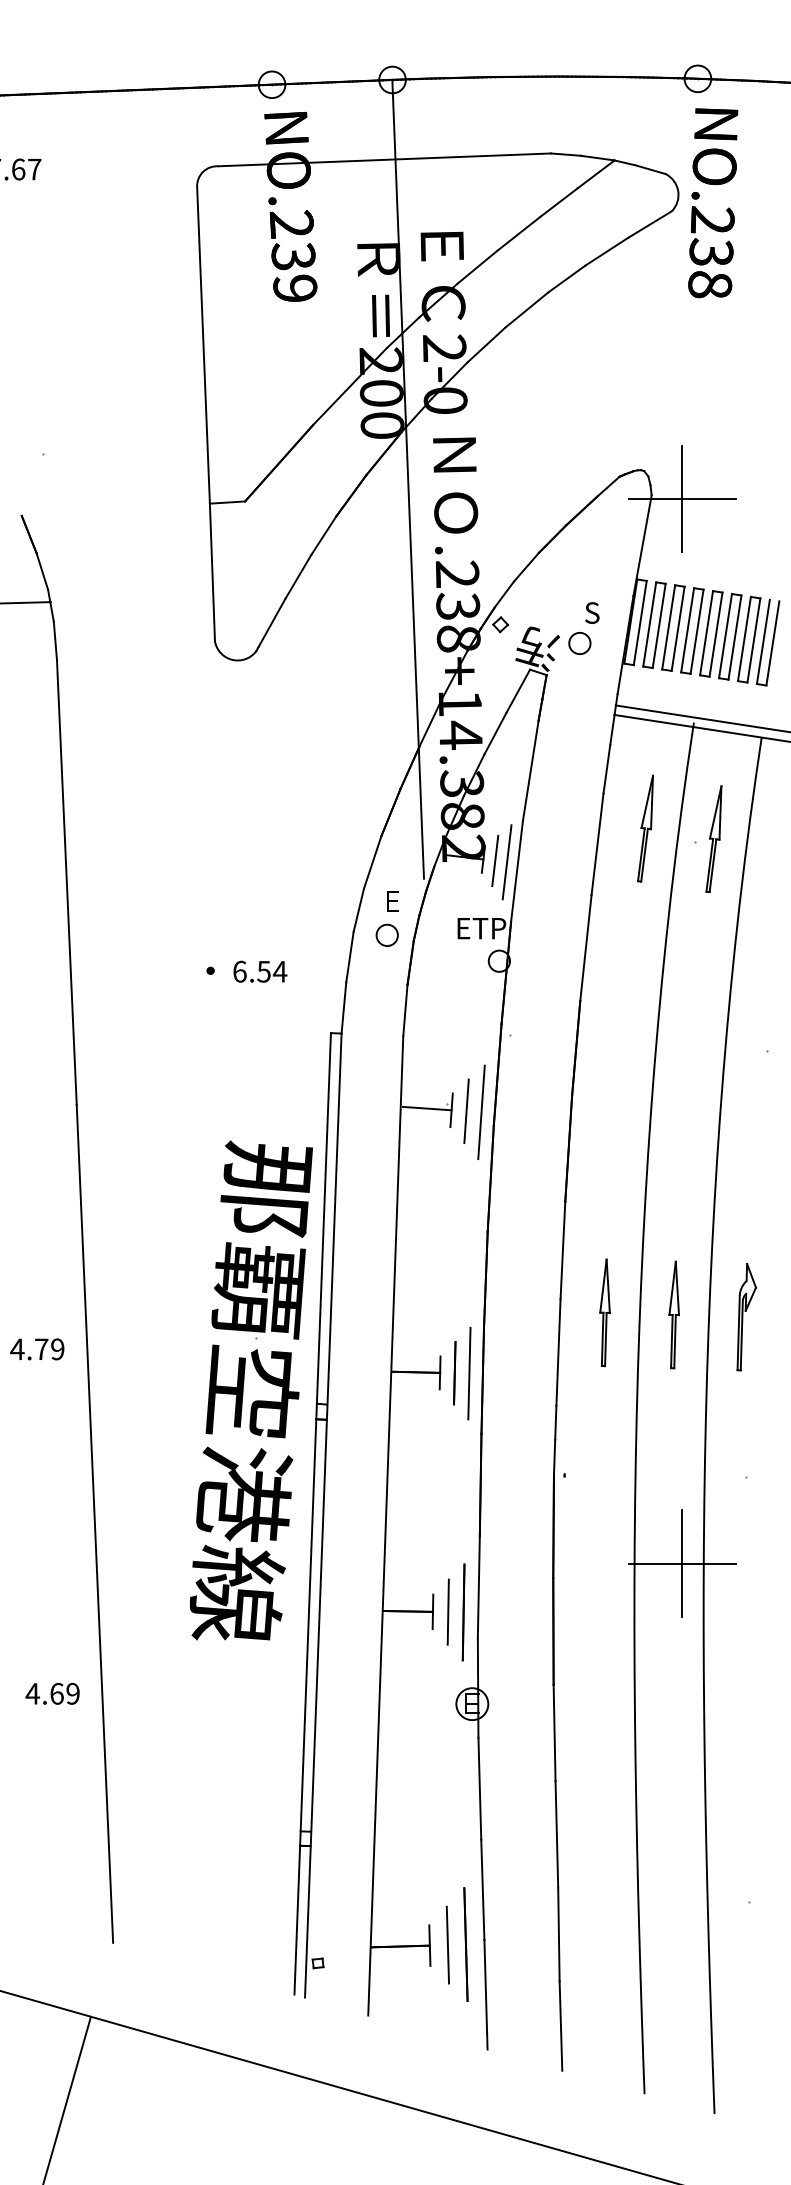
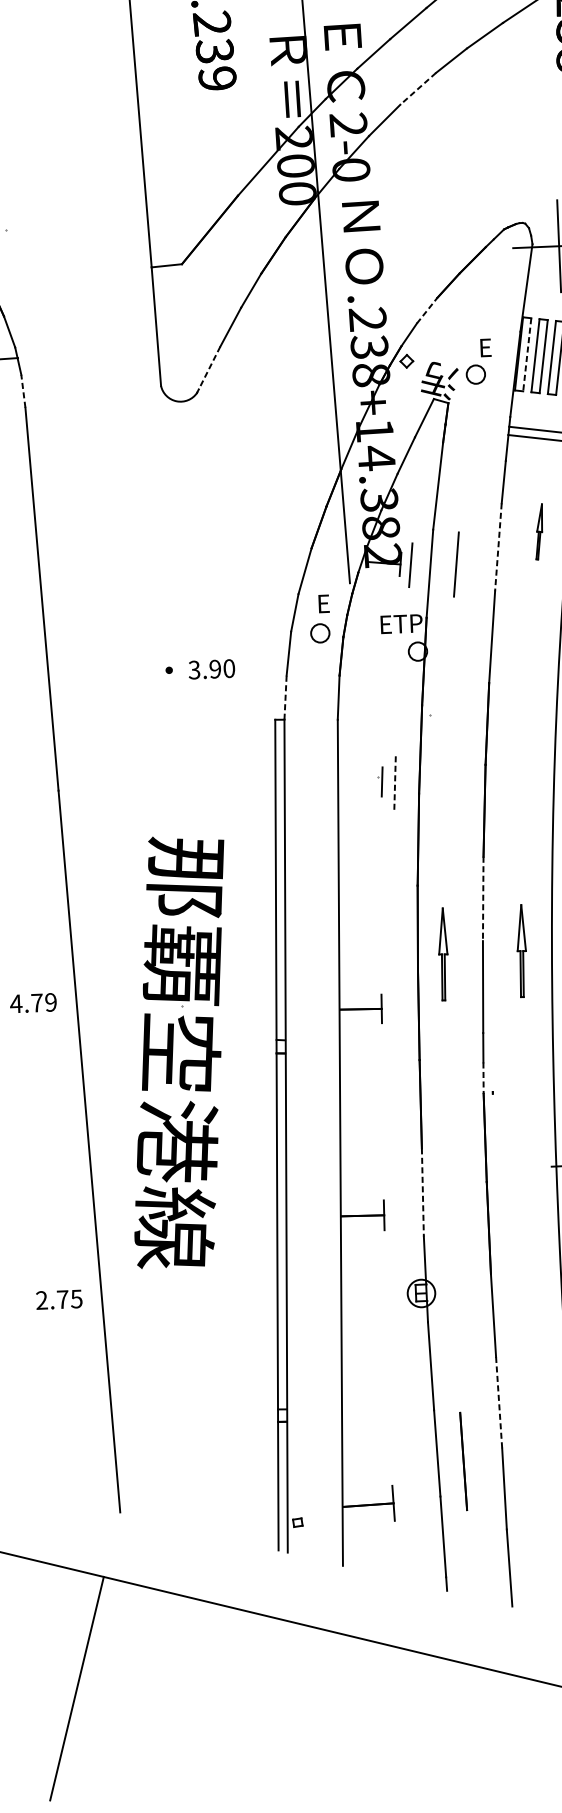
line: (526, 309) -> (417, 88), solid -> dashed
line: (526, 566) -> (427, 310), solid -> dashed
text: (592, 612) -> (485, 347), S -> E
line: (271, 622) -> (209, 367), solid -> dashed
line: (640, 623) -> (527, 355), solid -> dashed
line: (55, 640) -> (23, 391), solid -> dashed
part: (645, 828) -> (539, 531), size x0.6
line: (597, 844) -> (498, 547), solid -> dashed
line: (506, 862) -> (455, 564), moved
text: (260, 971) -> (212, 669), 6.54 -> 3.90
line: (343, 1008) -> (285, 698), solid -> dashed
line: (427, 1108) -> (361, 781), removed
line: (466, 1111) -> (395, 782), solid -> dashed
line: (481, 1112) -> (408, 782), removed
line: (562, 1250) -> (482, 898), solid -> dashed
part: (513, 1312) -> (442, 954), added
line: (454, 1373) -> (394, 1008), removed
line: (469, 1373) -> (407, 1008), removed
part: (243, 1390) -> (173, 1051), moved
line: (554, 1458) -> (483, 1078), solid -> dashed
line: (478, 1587) -> (422, 1192), solid -> dashed
line: (447, 1611) -> (396, 1214), removed
line: (463, 1612) -> (410, 1214), removed
text: (52, 1693) -> (58, 1299), 4.69 -> 2.75
line: (556, 1834) -> (498, 1402), solid -> dashed
line: (447, 1944) -> (408, 1501), removed
line: (465, 1944) -> (463, 1461), moved

